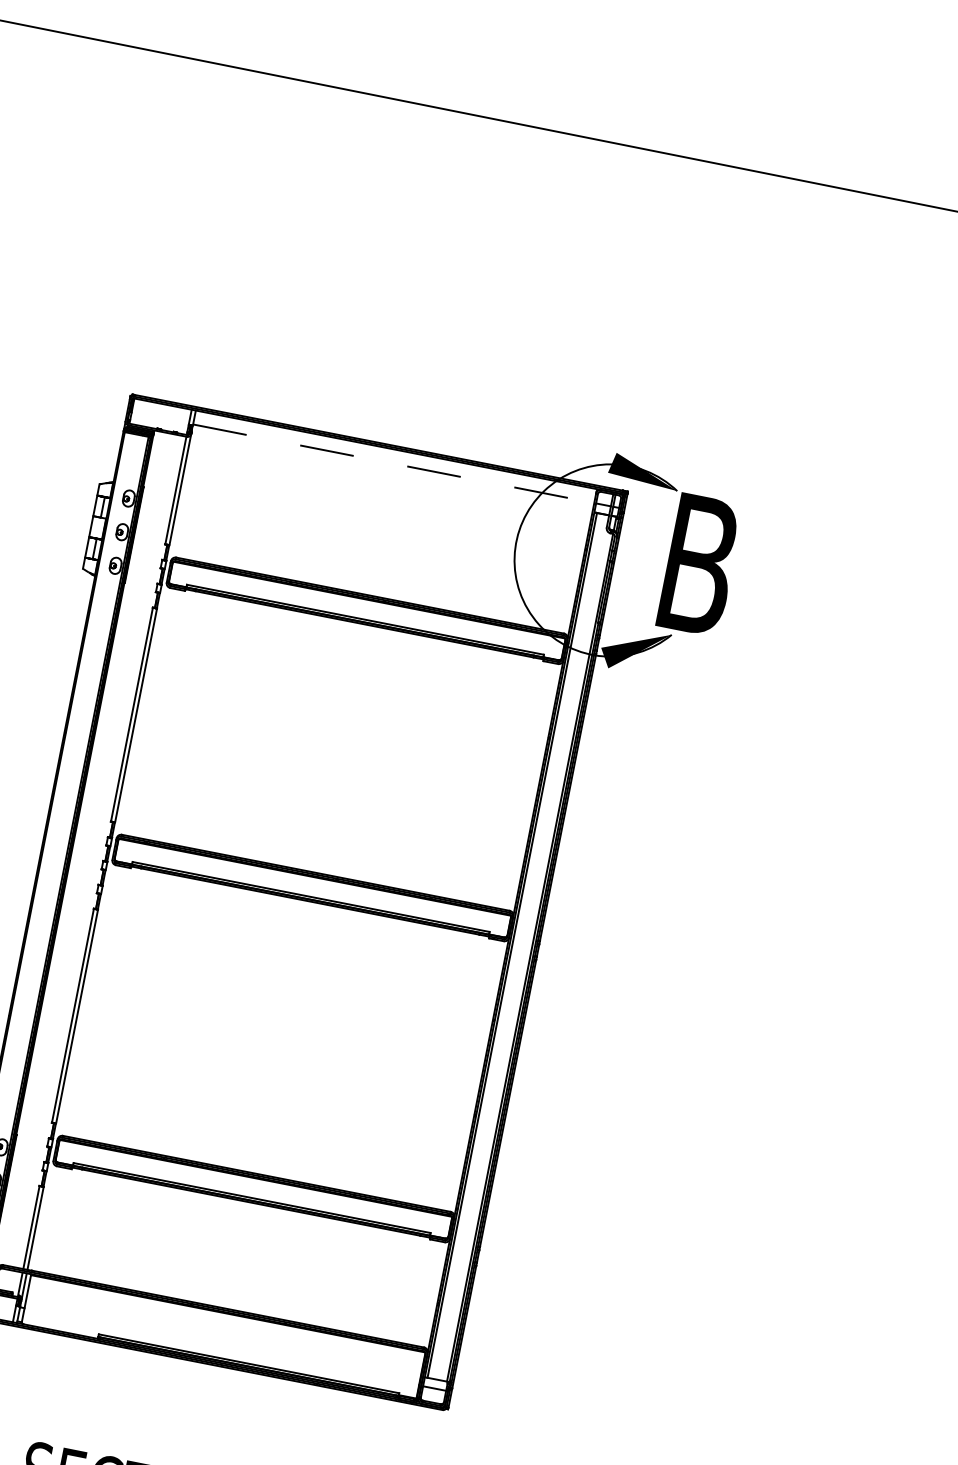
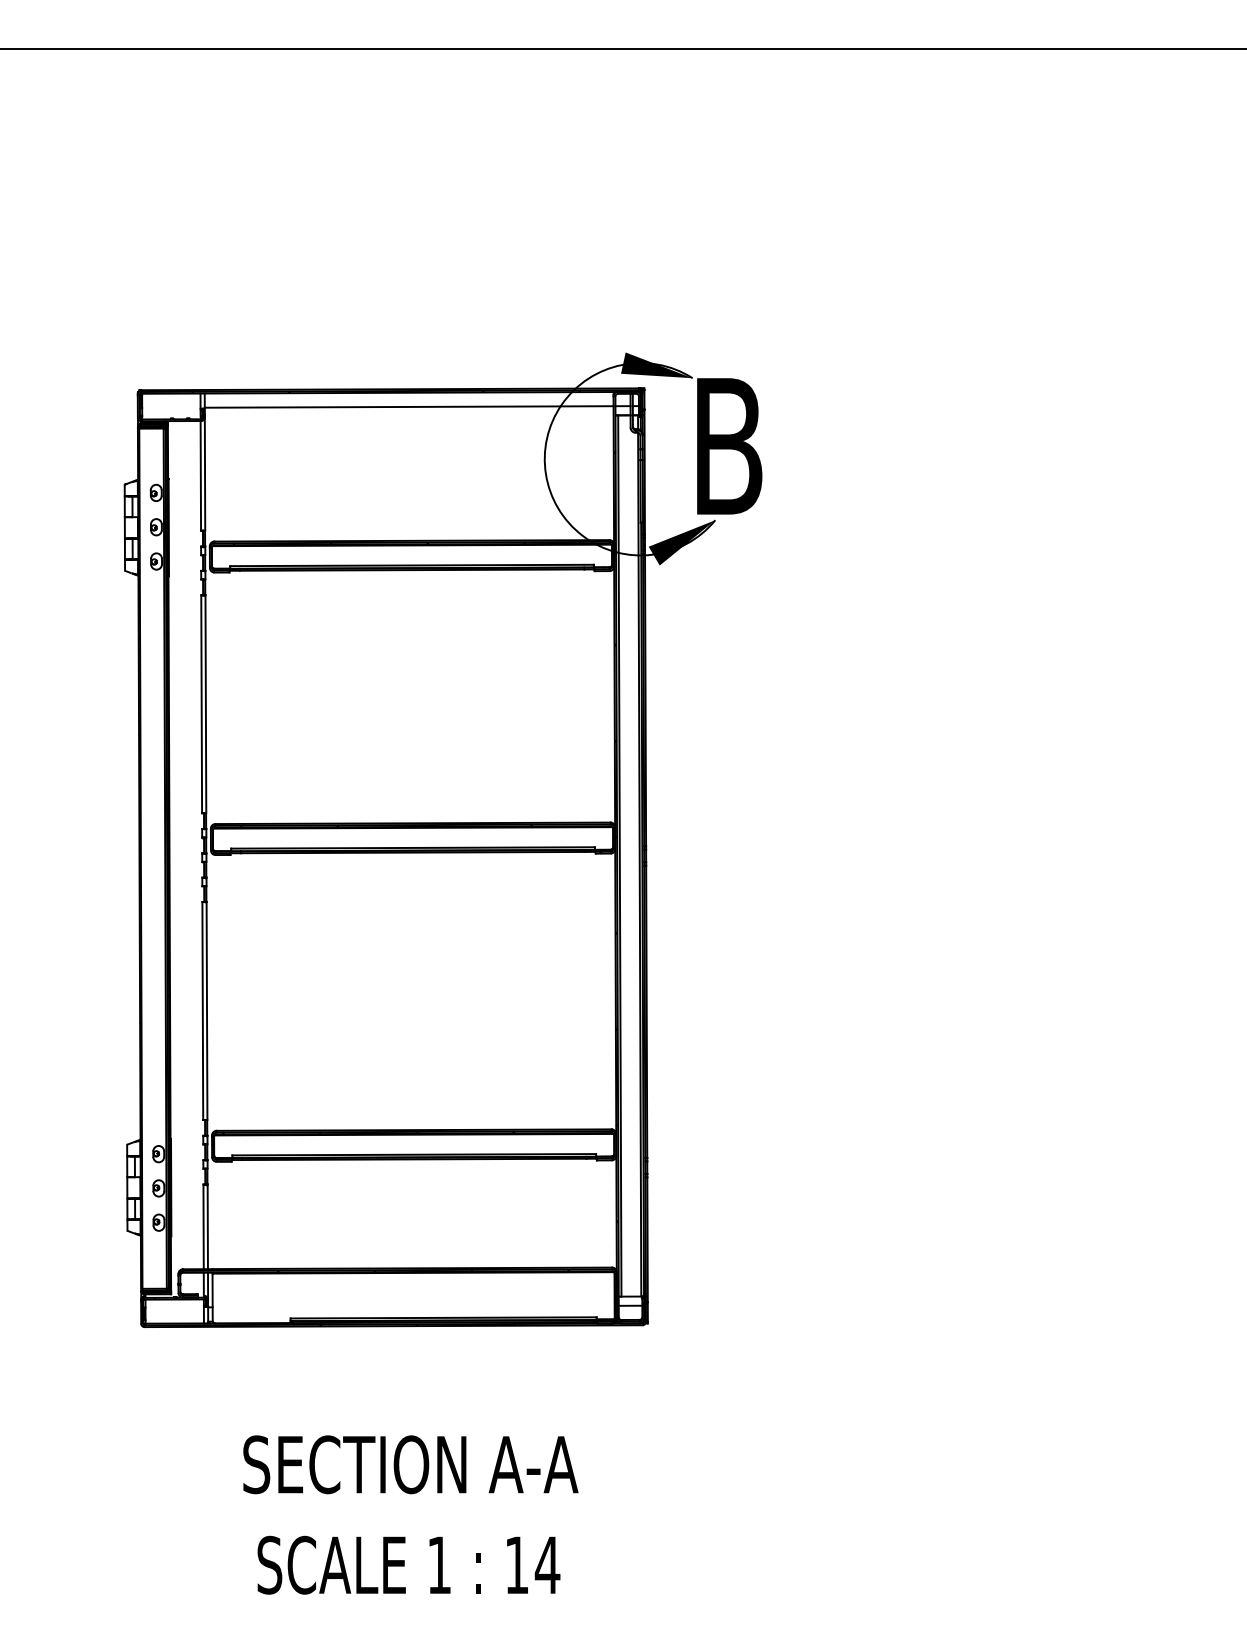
hatch: (358, 455) -> (372, 405), added
line: (394, 463) -> (409, 406), dashed -> solid

